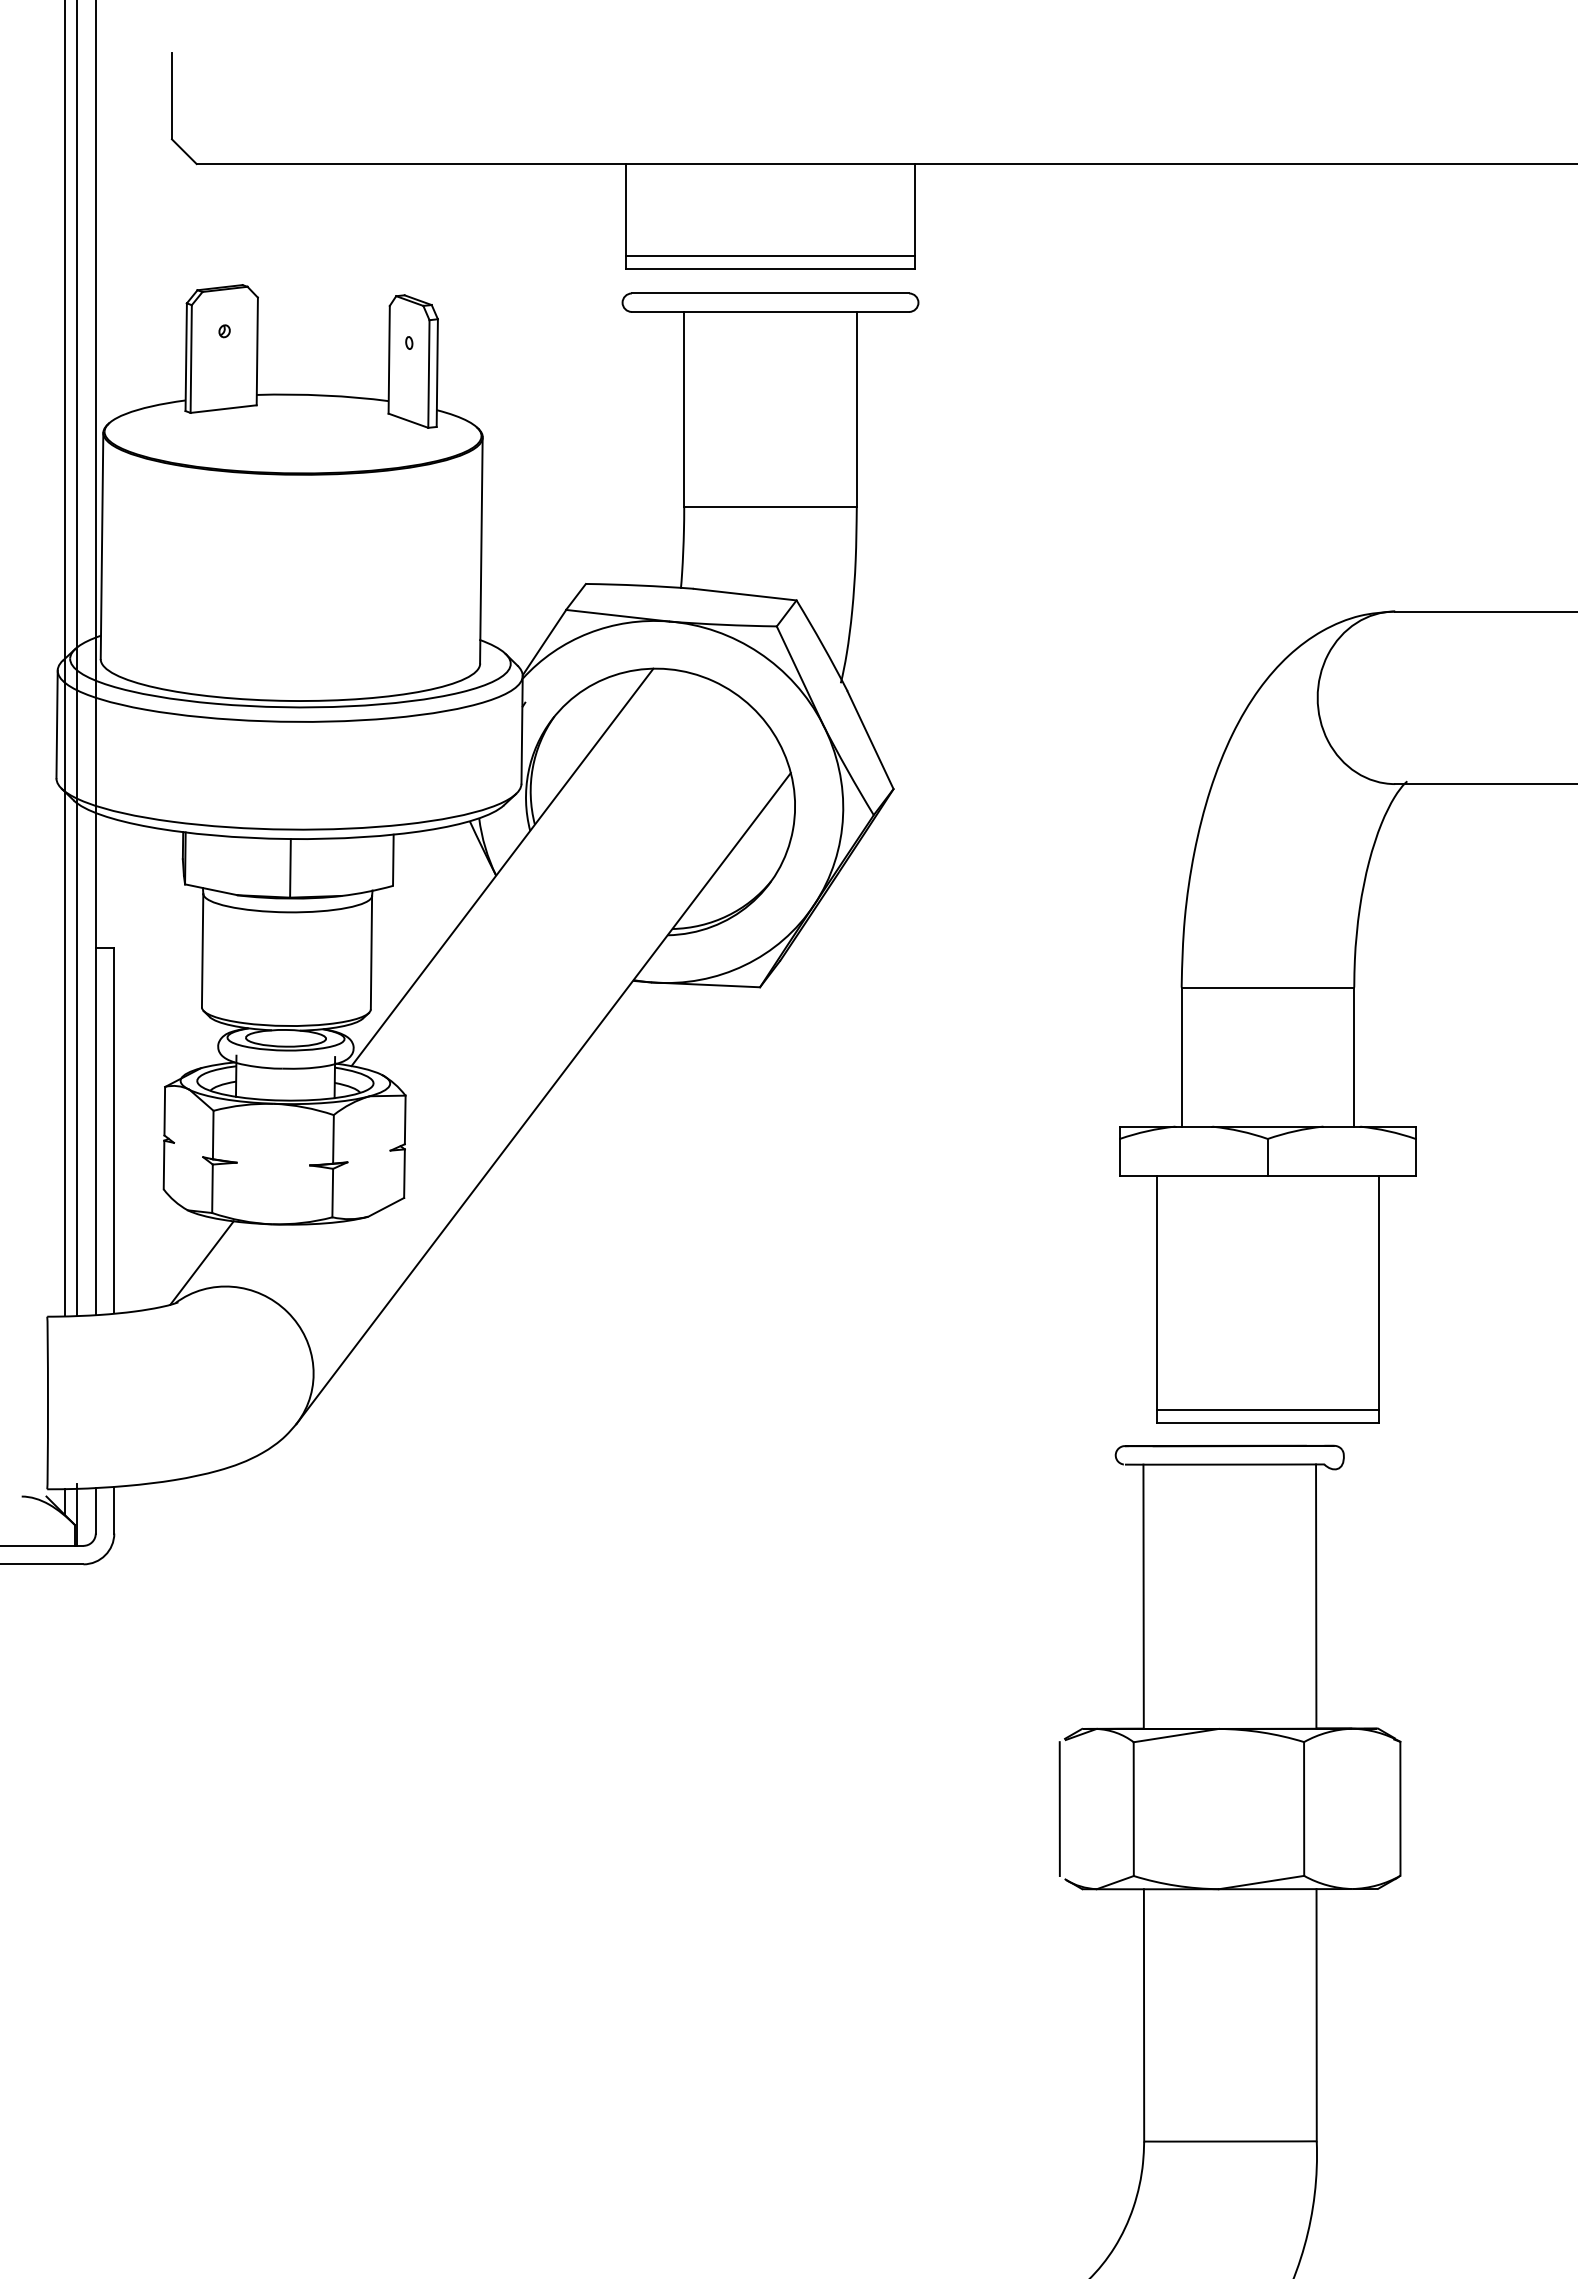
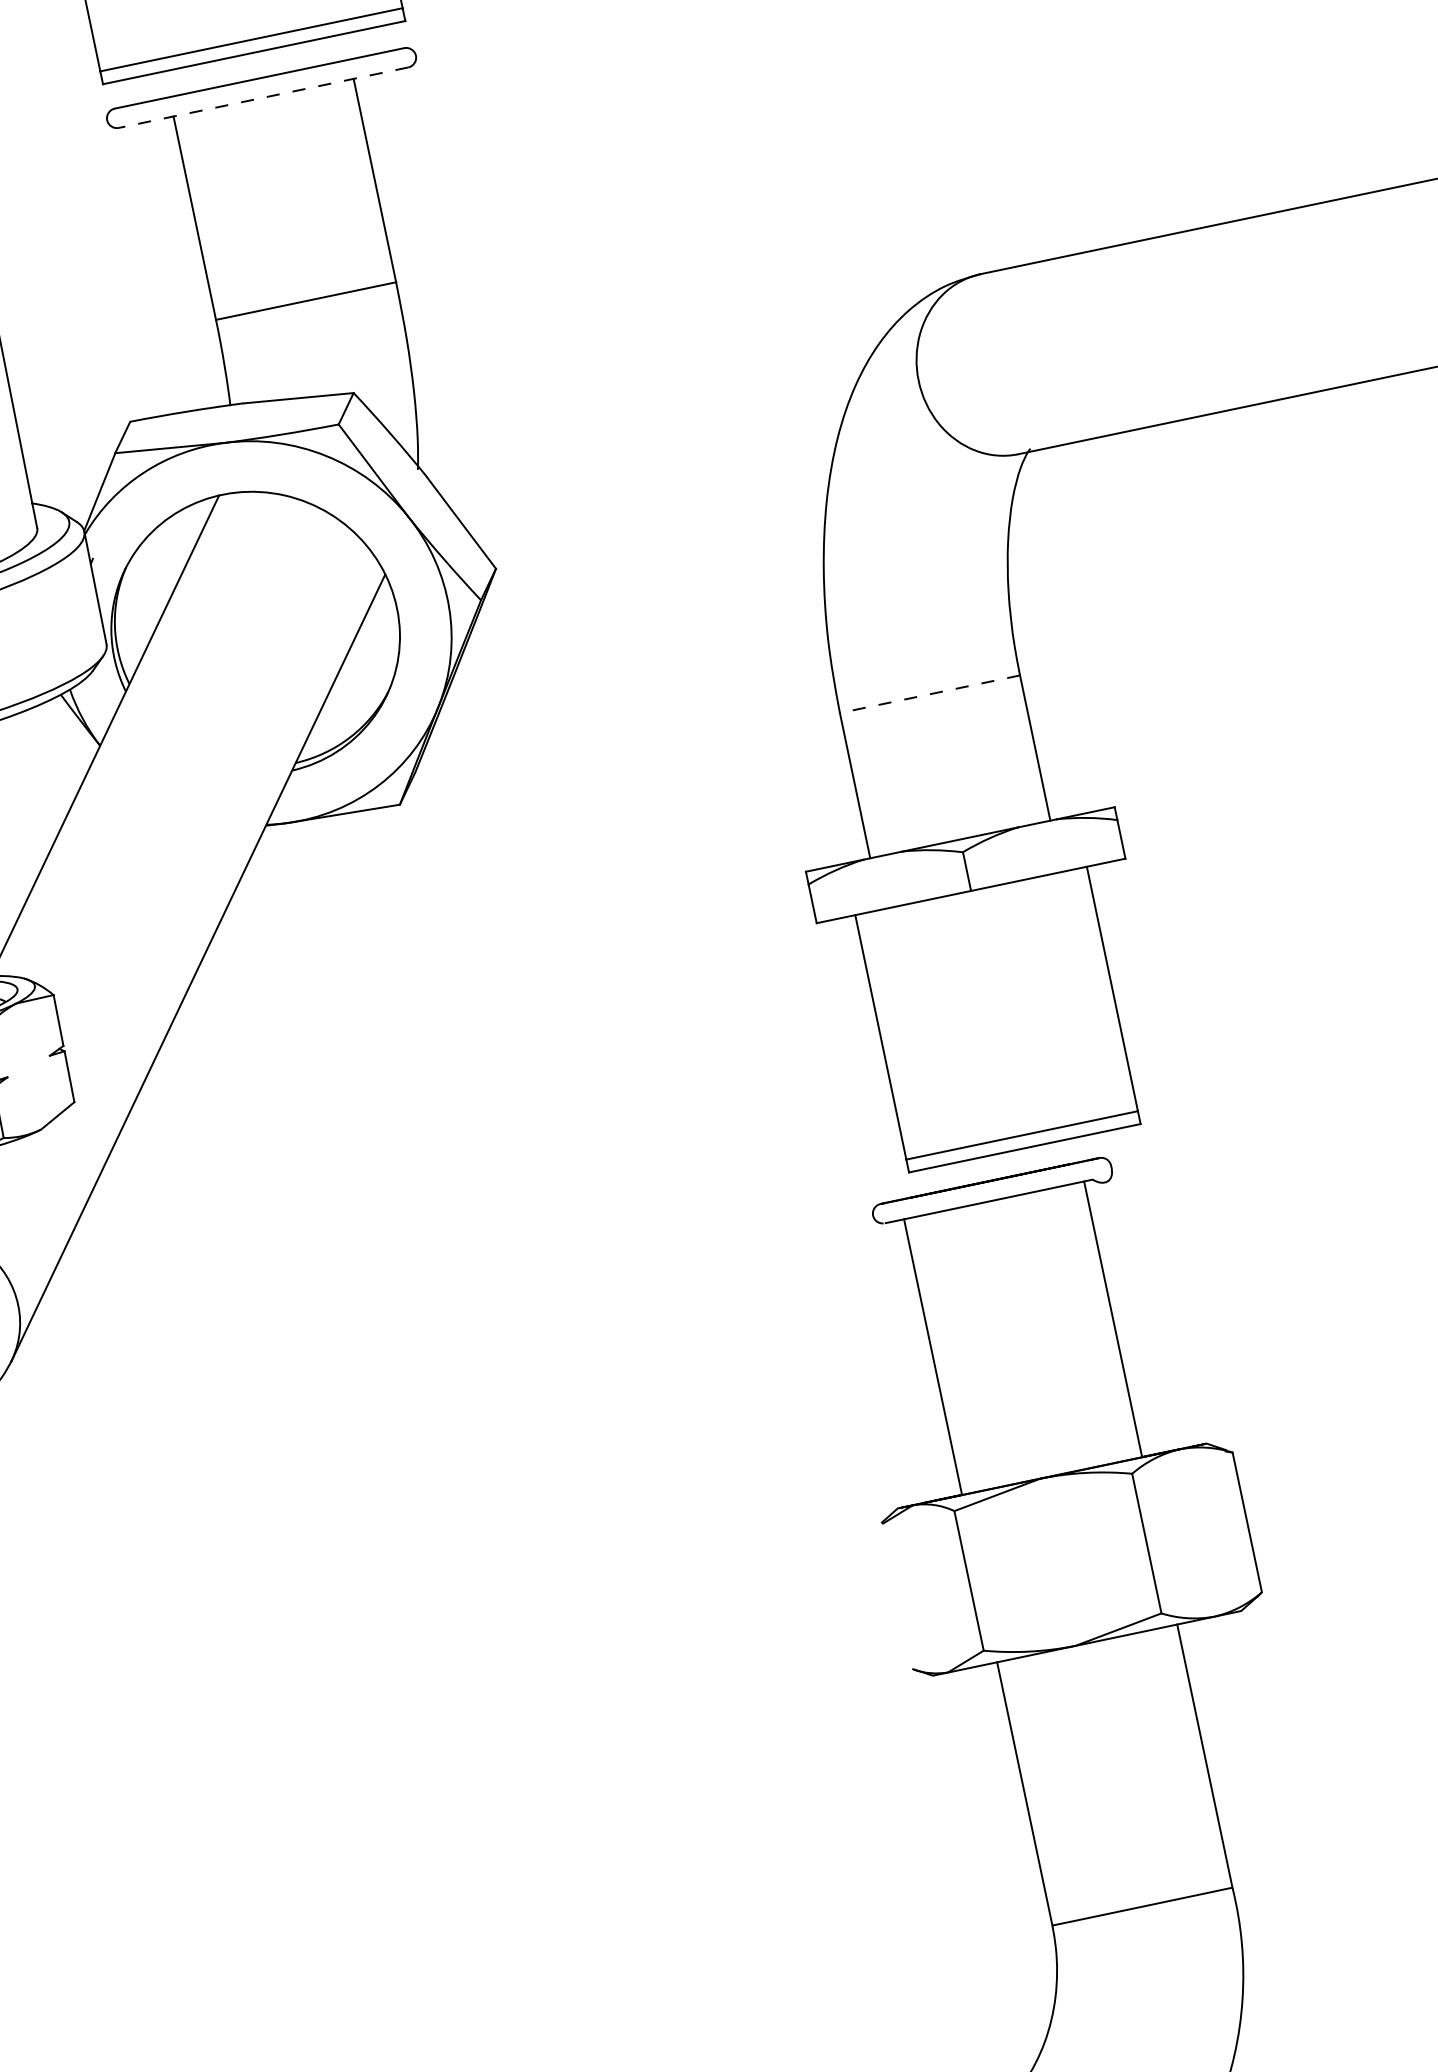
line: (770, 311) -> (263, 97), solid -> dashed
line: (1267, 987) -> (929, 694), solid -> dashed
line: (1059, 1809) -> (891, 1597), removed

